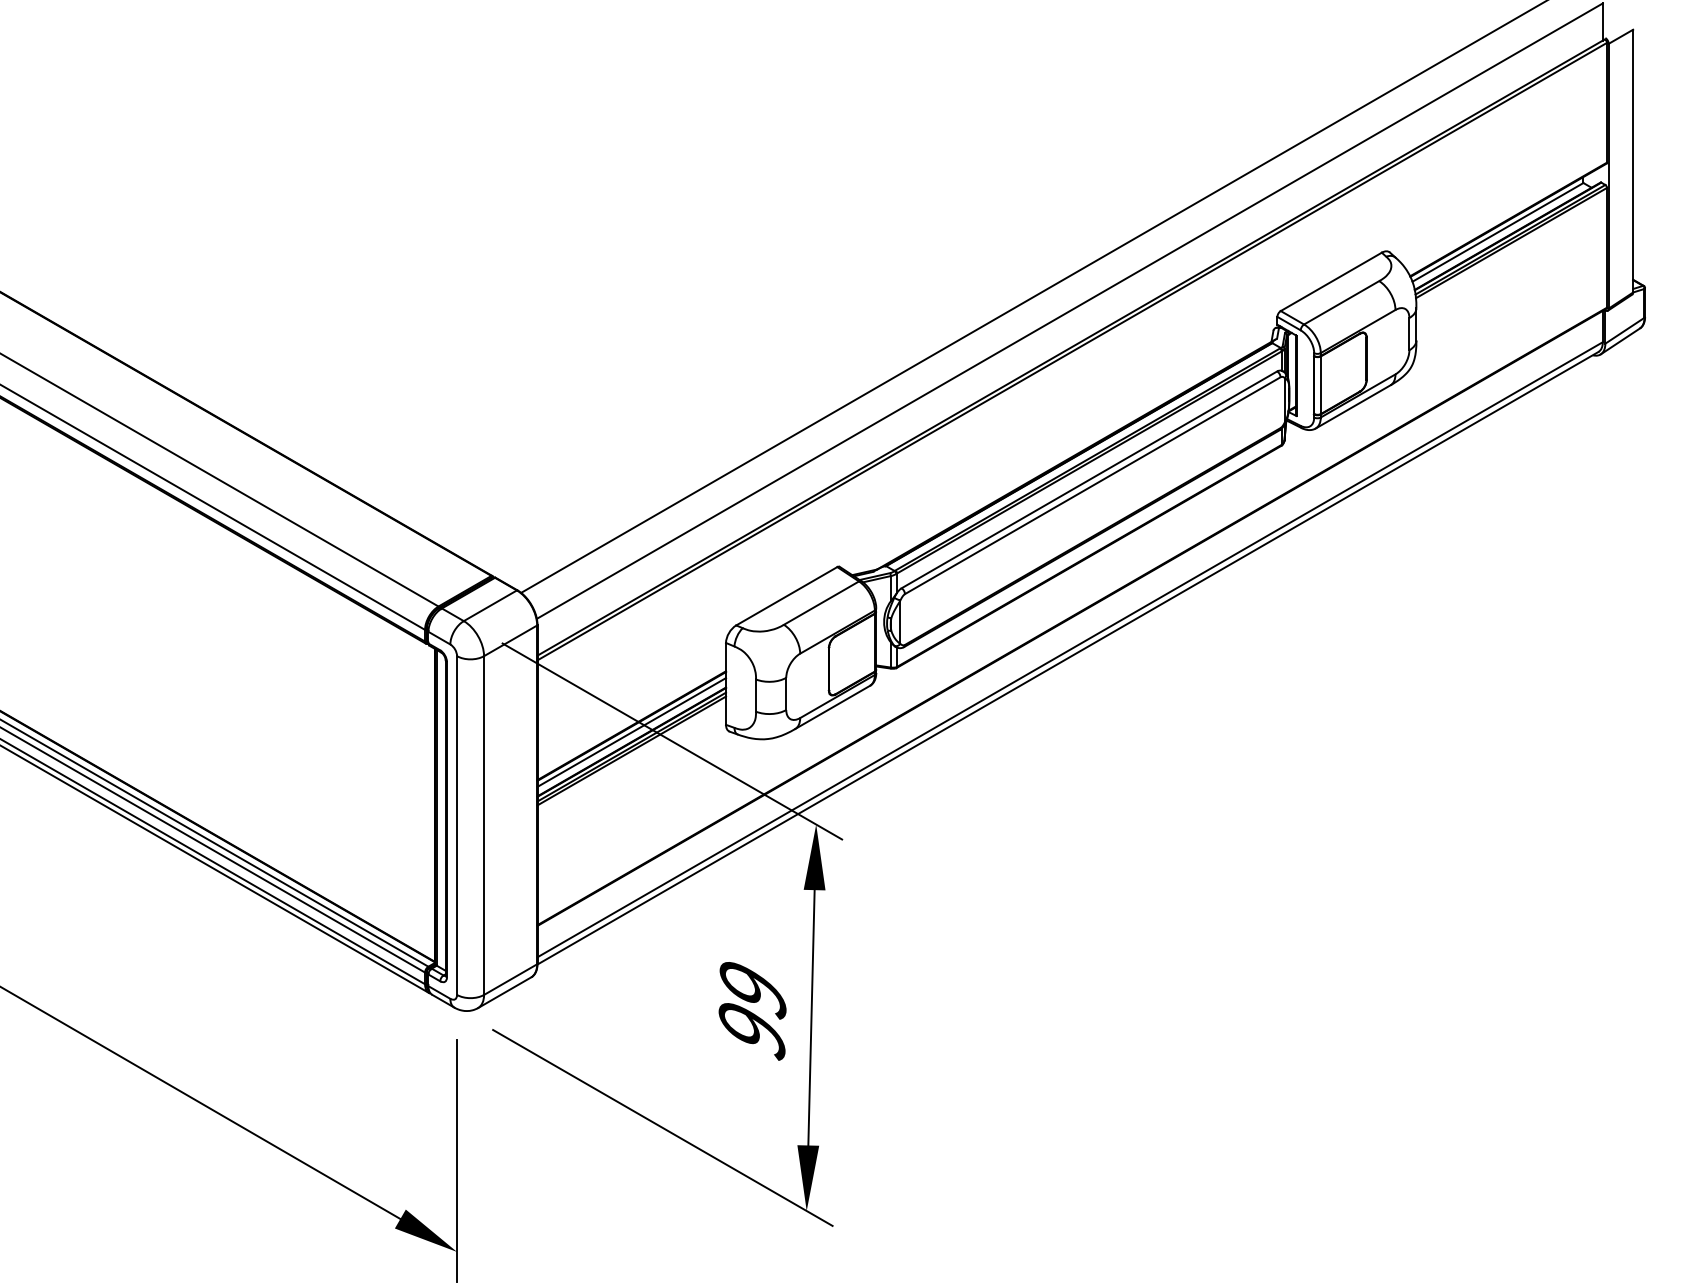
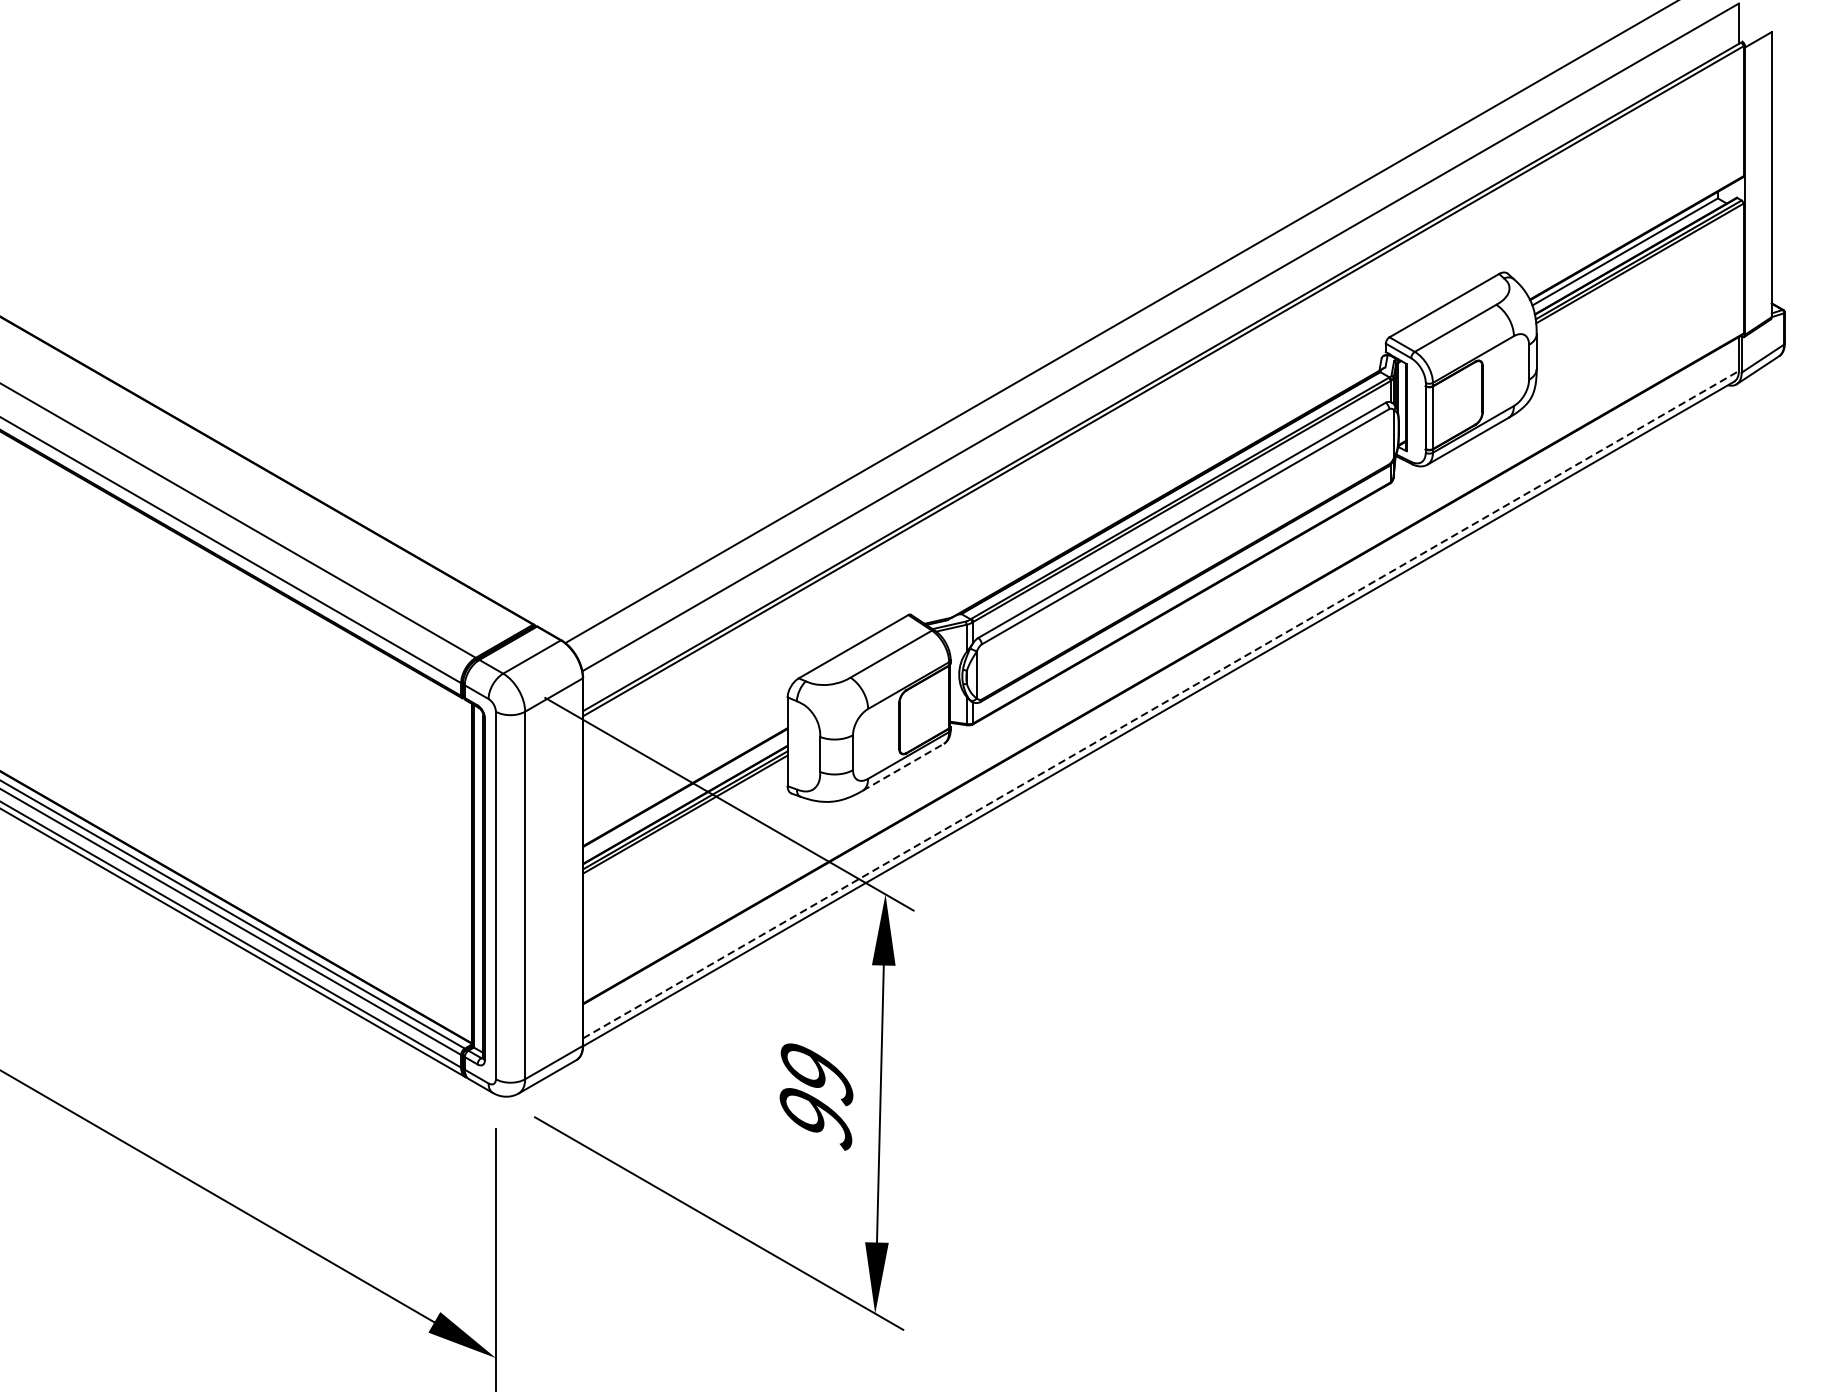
line: (1070, 649) -> (1161, 704), solid -> dashed
line: (833, 707) -> (904, 767), solid -> dashed
line: (631, 732) -> (685, 794), removed

